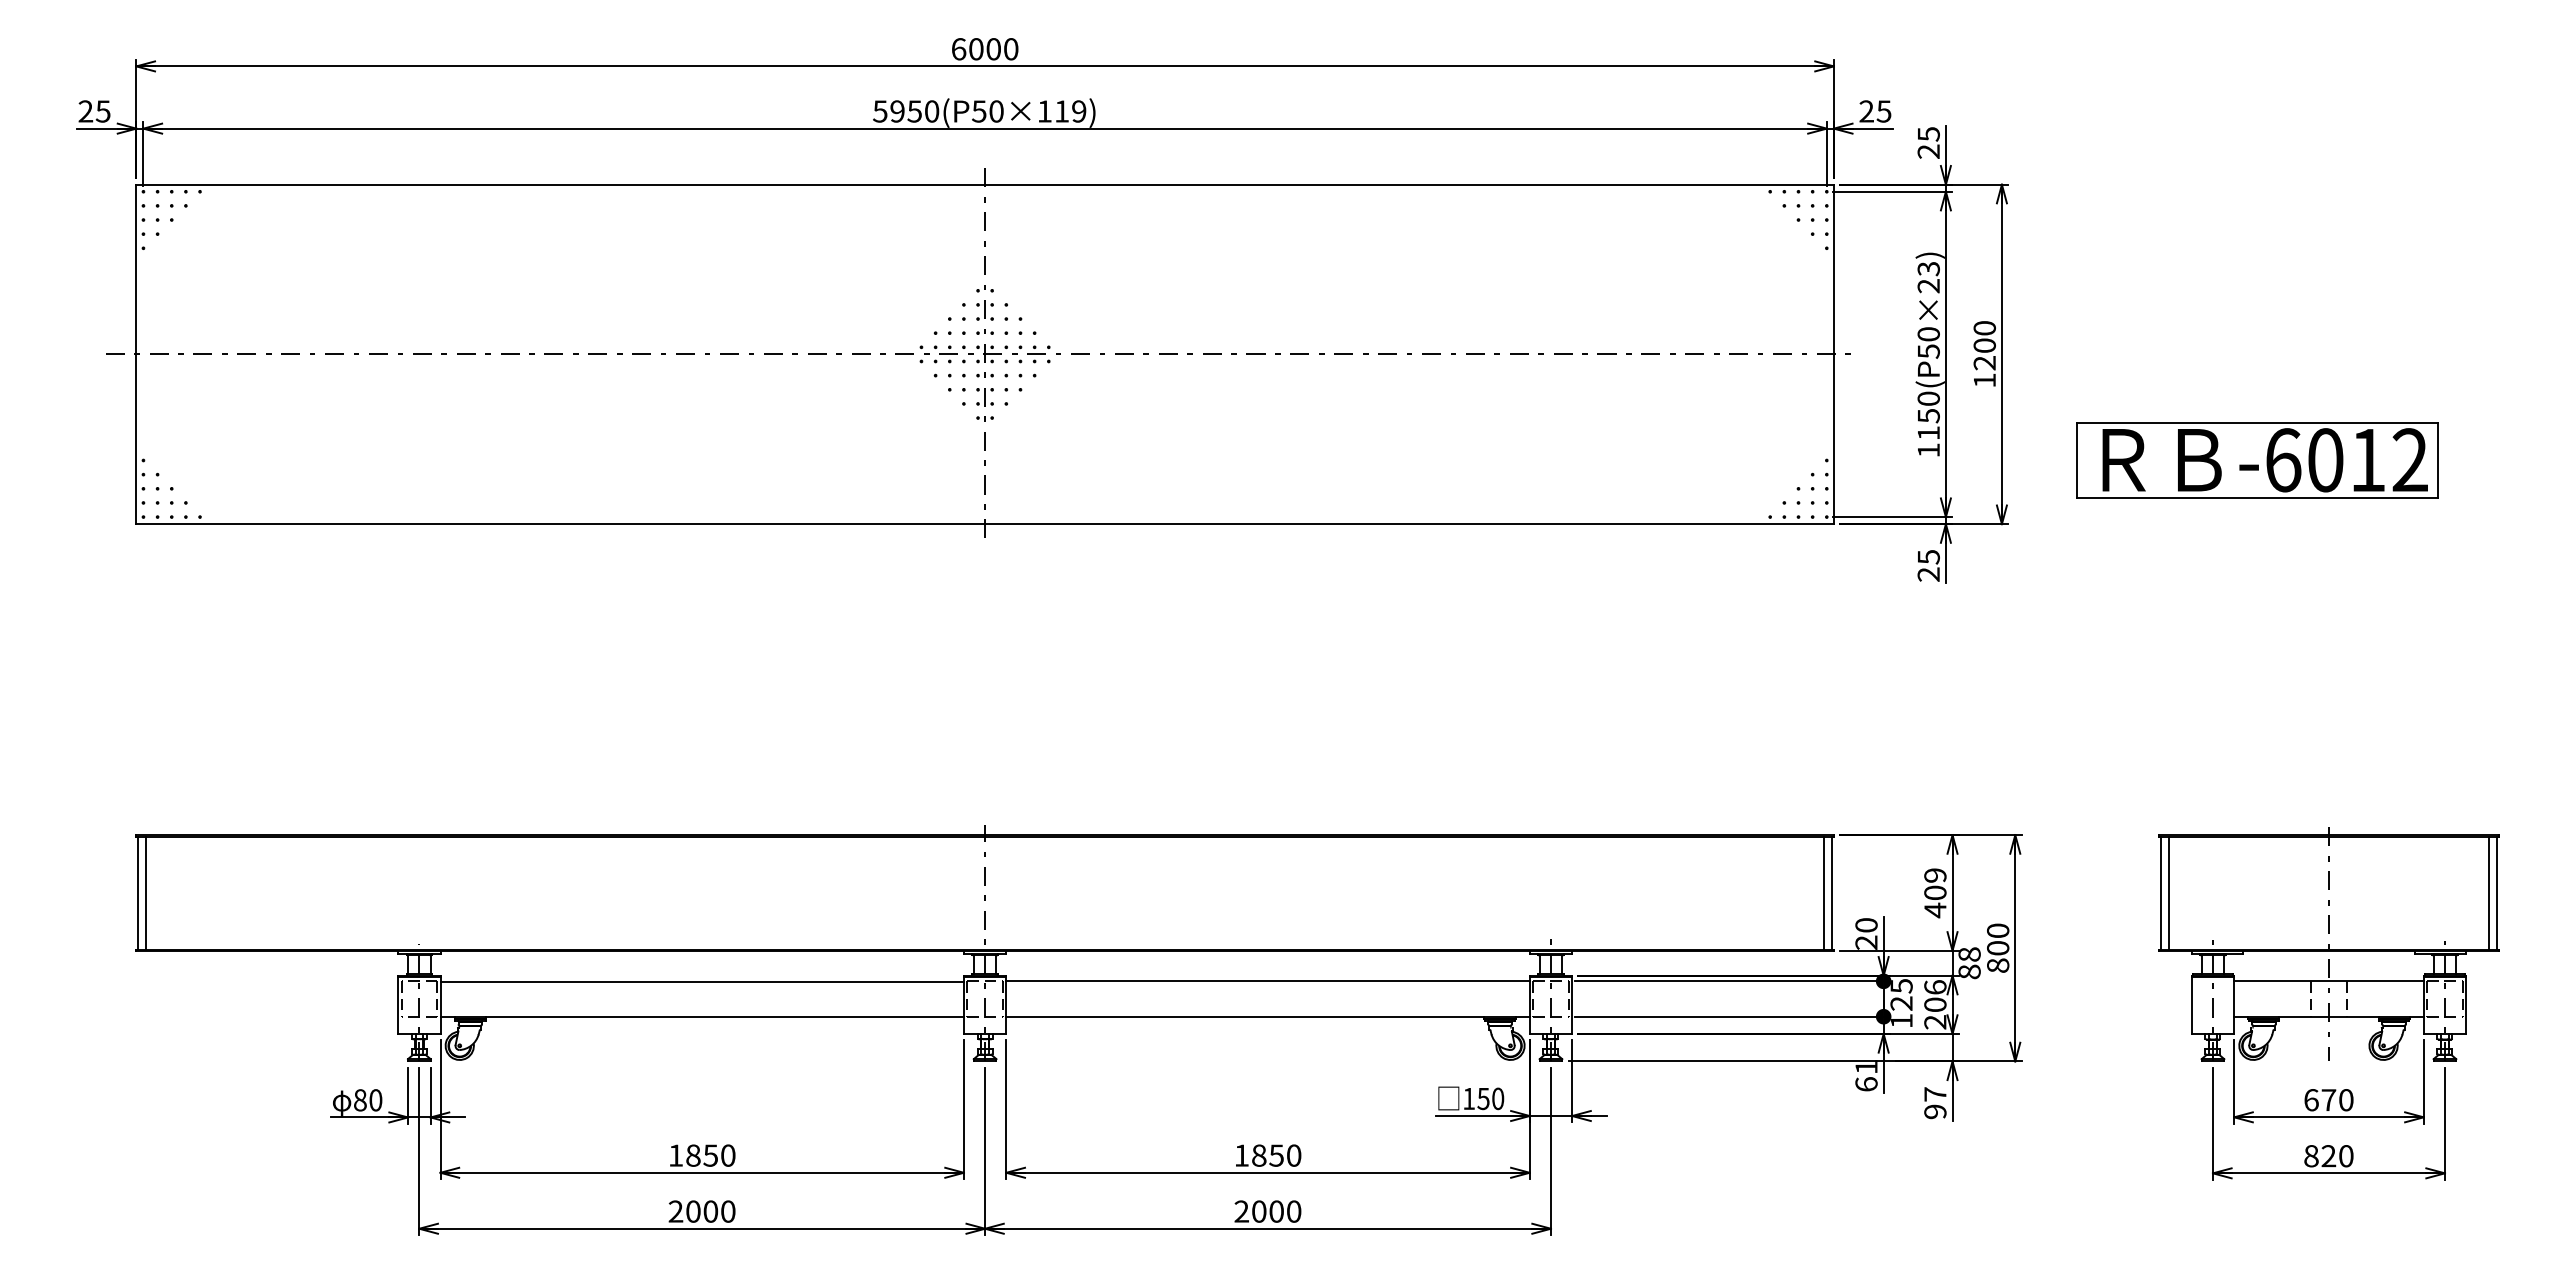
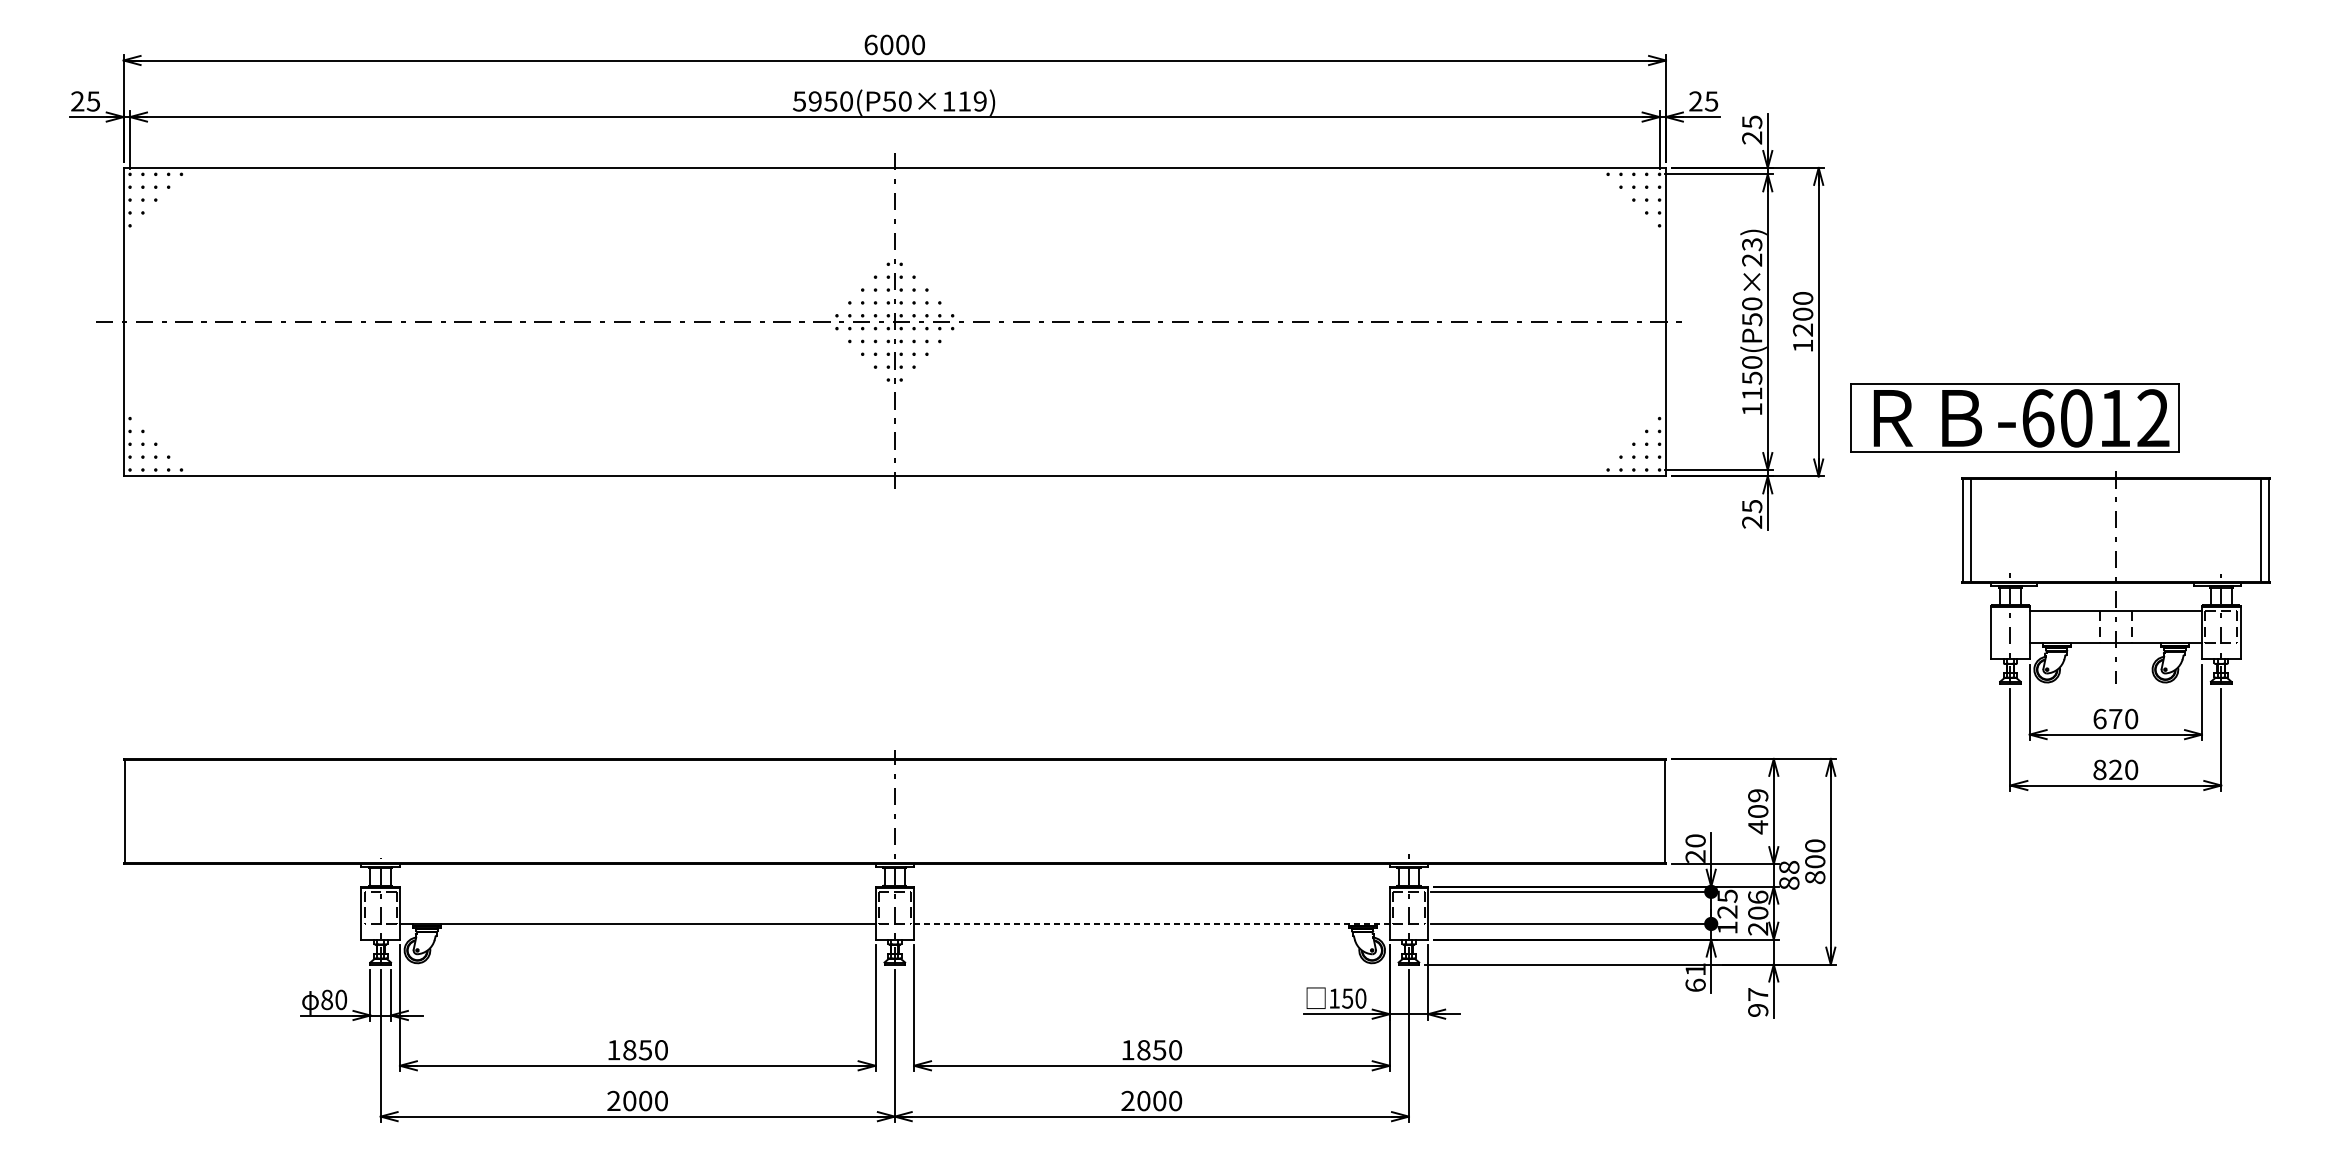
part: (2257, 460) -> (2014, 418), moved
line: (146, 892) -> (132, 811), removed
line: (1823, 892) -> (1656, 811), removed
line: (701, 981) -> (637, 891), removed
line: (1267, 981) -> (1151, 891), removed
part: (2328, 1003) -> (2115, 631), moved
line: (1268, 1016) -> (1152, 923), solid -> dashed

